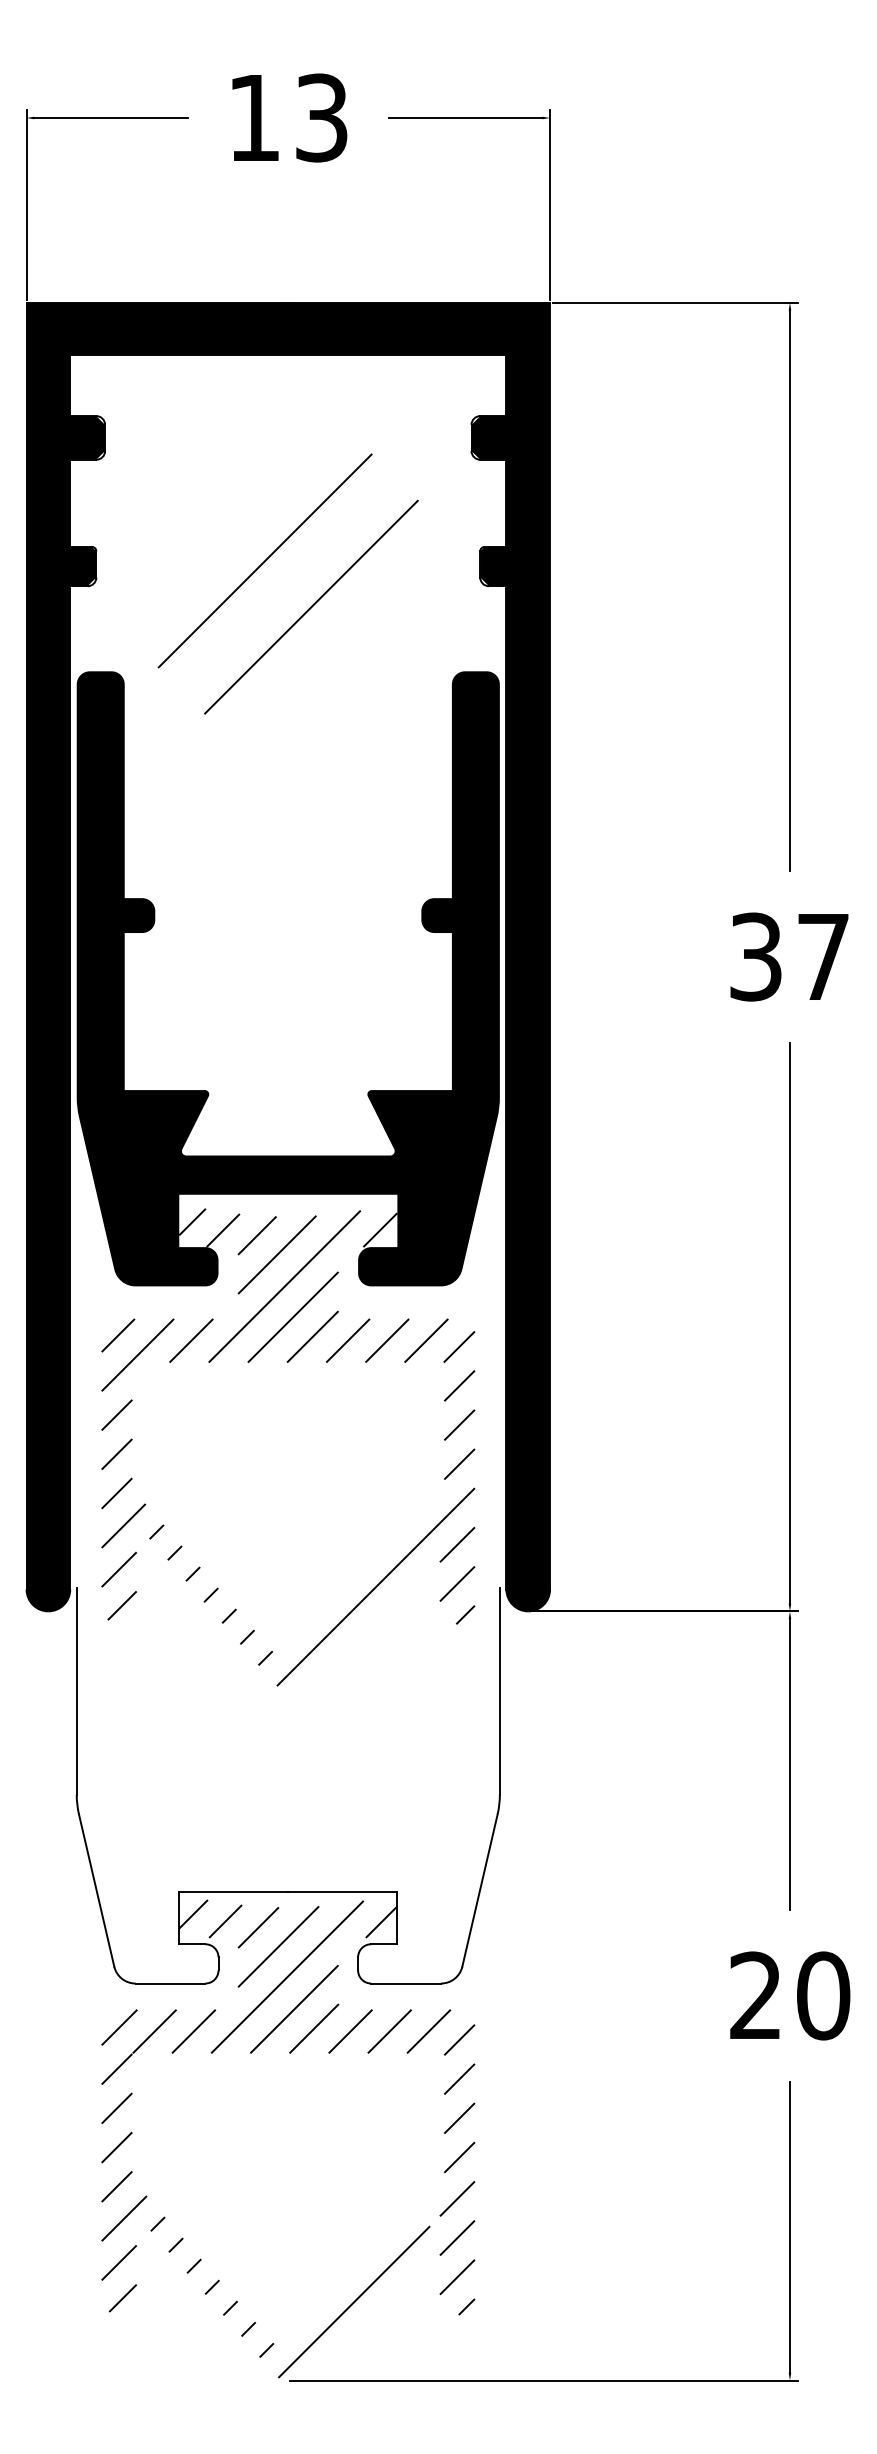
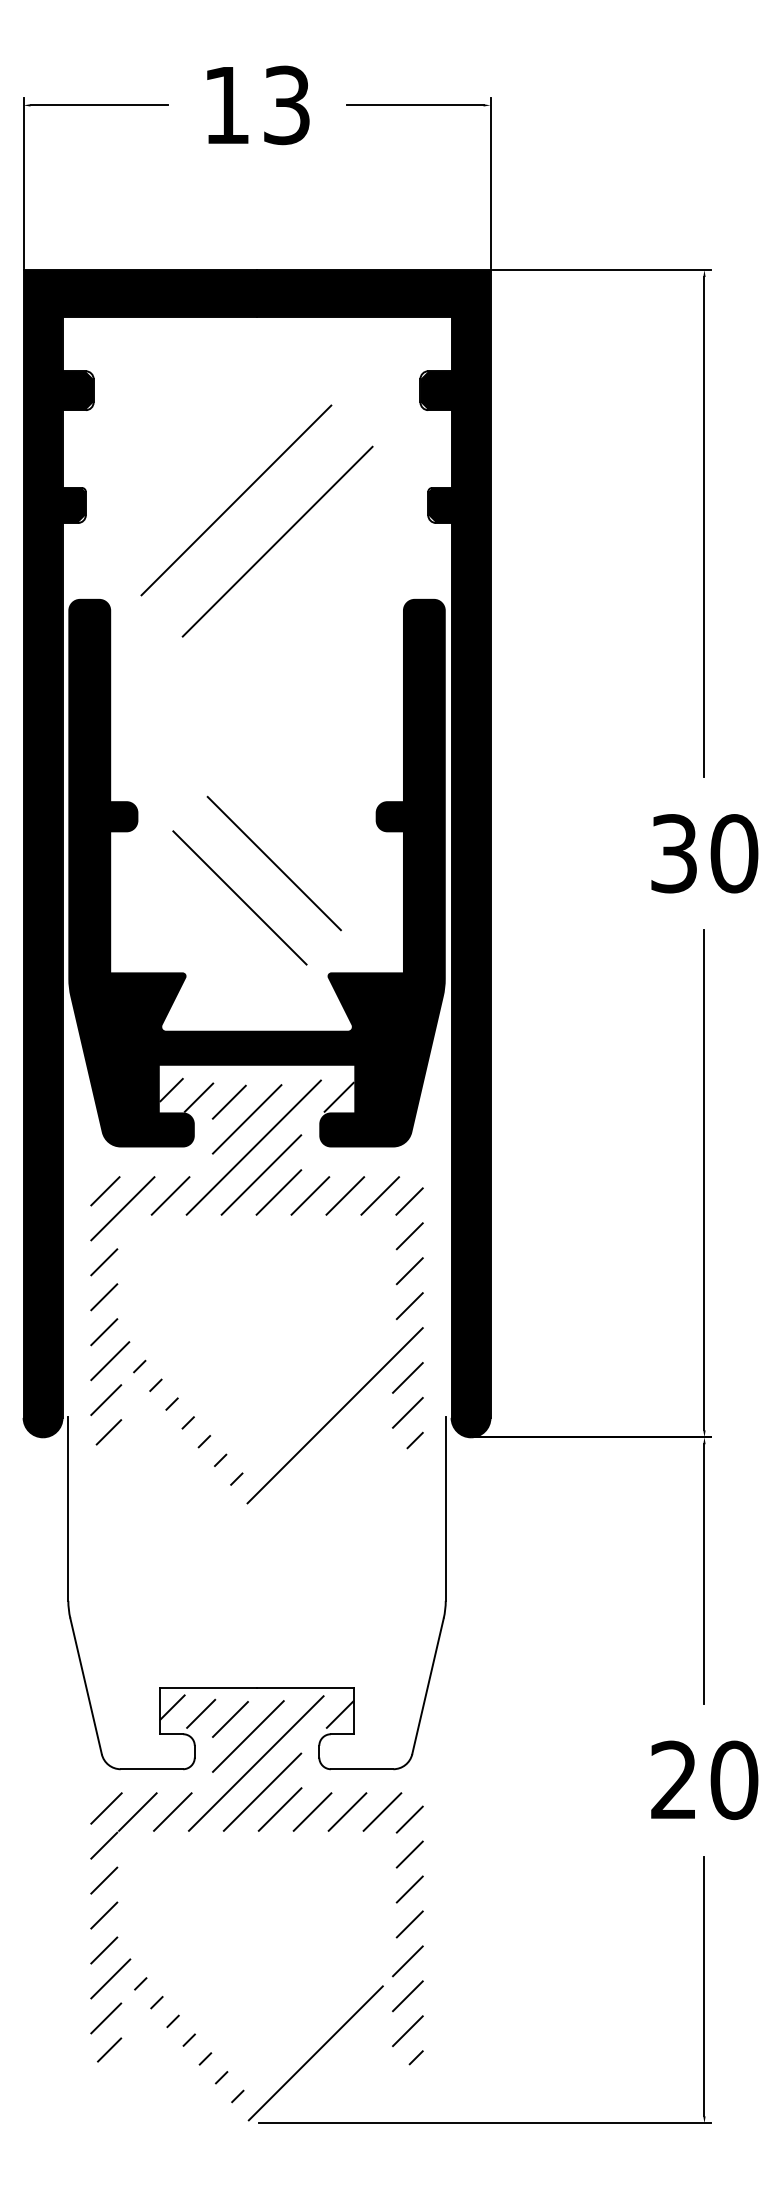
text: (823, 956) -> (734, 853), 37 -> 30
line: (306, 968) -> (273, 863), added
line: (268, 1006) -> (239, 897), added

